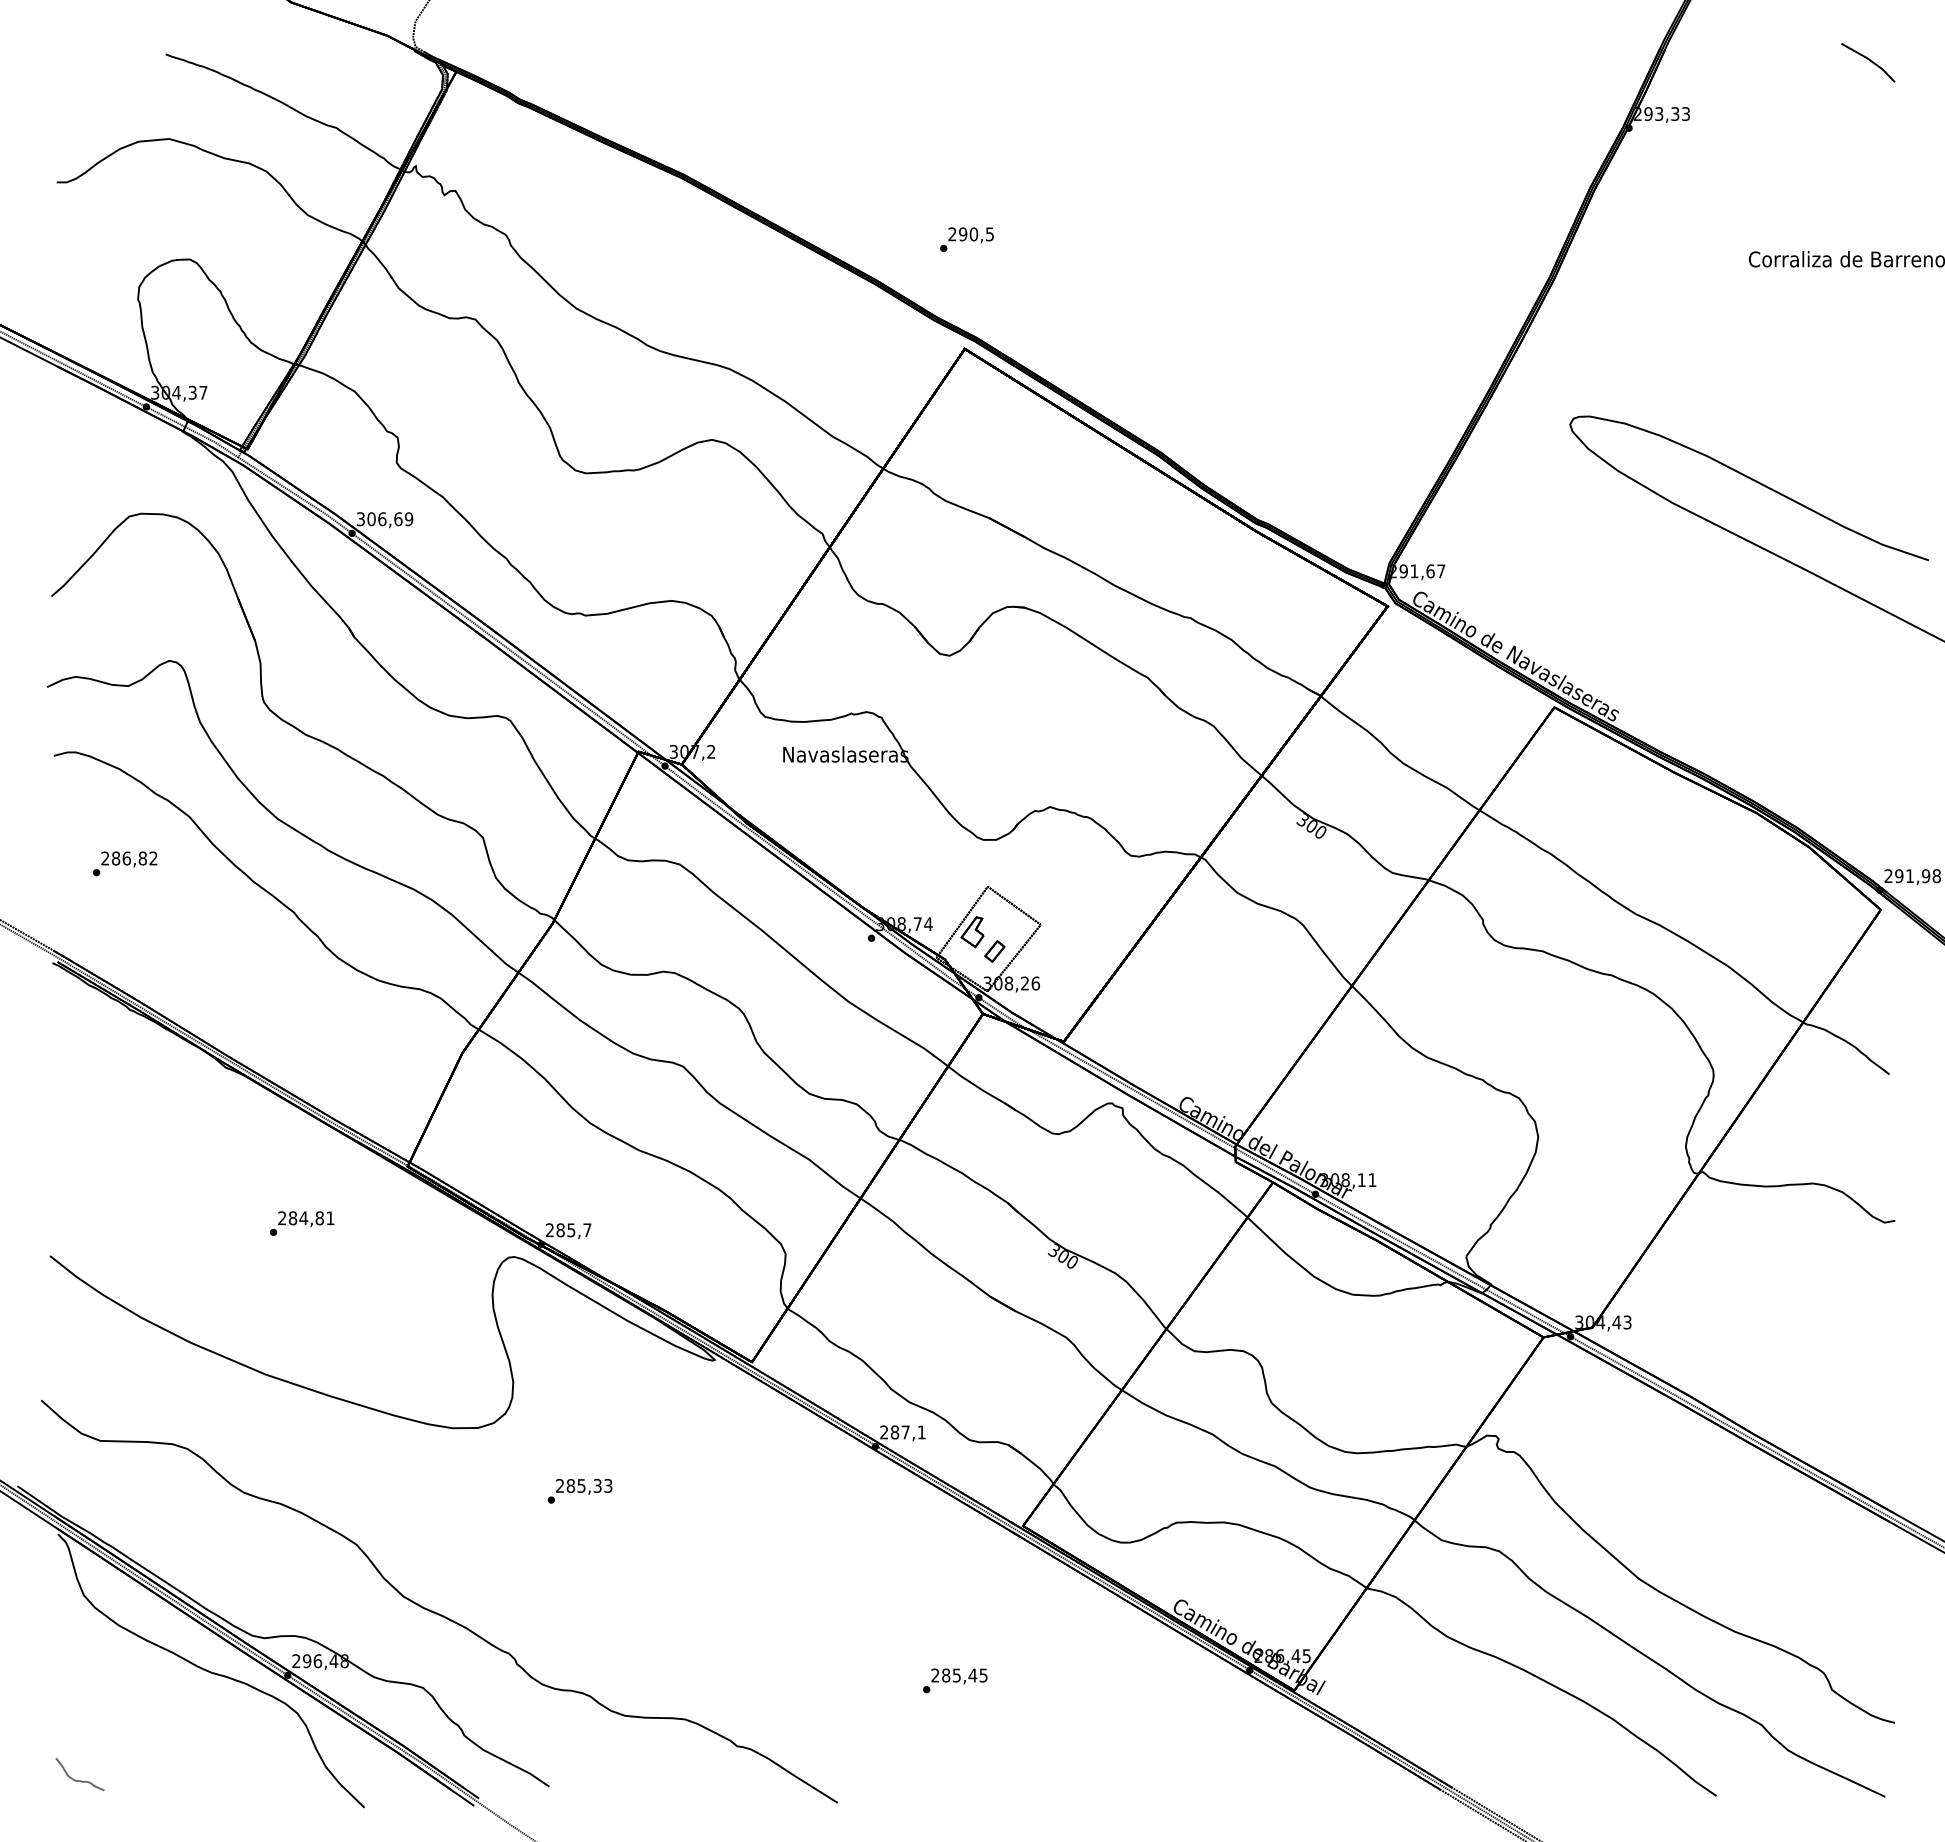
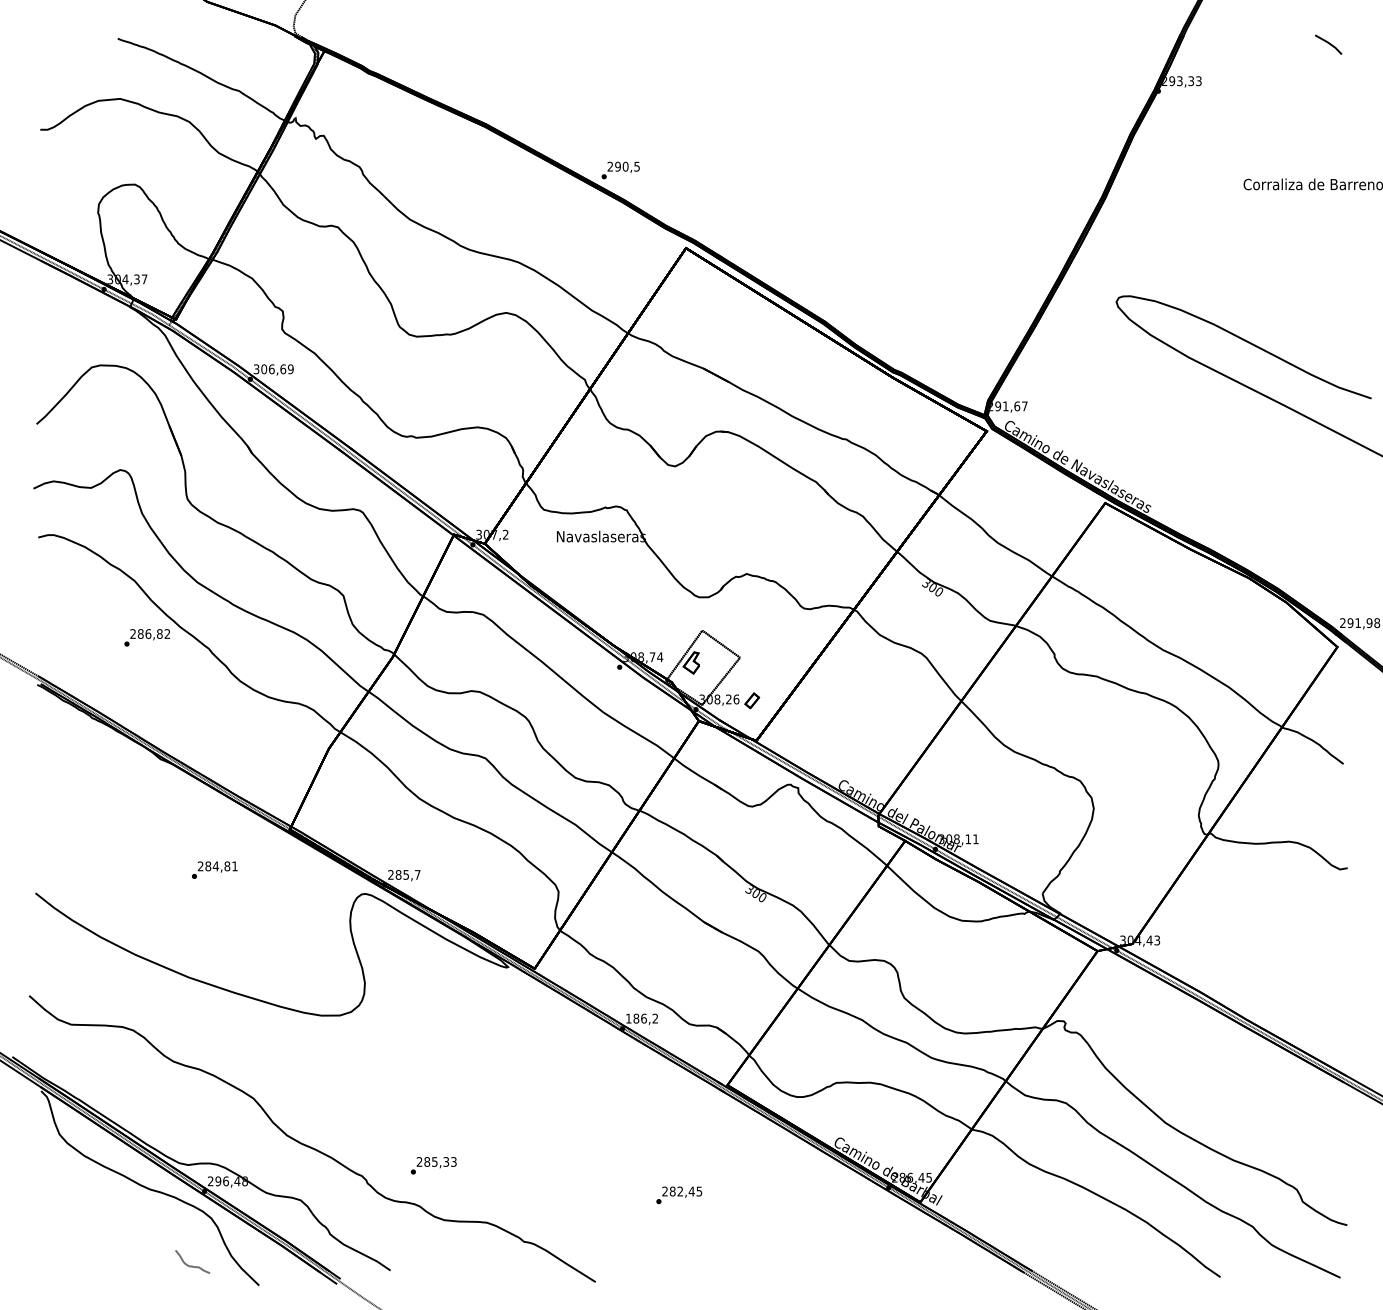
part: (1868, 62) -> (1328, 44), size x0.7
text: (966, 239) -> (620, 170), moved
text: (125, 863) -> (147, 637), moved
part: (994, 951) -> (751, 700), moved
text: (902, 1432) -> (641, 1018), 287,1 -> 186,2
text: (579, 1491) -> (433, 1165), moved
text: (956, 1675) -> (680, 1191), 285,45 -> 282,45
curve: (79, 1780) -> (192, 1266), moved

